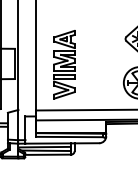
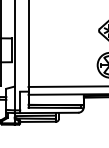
part: (63, 64) -> (50, 50), removed

